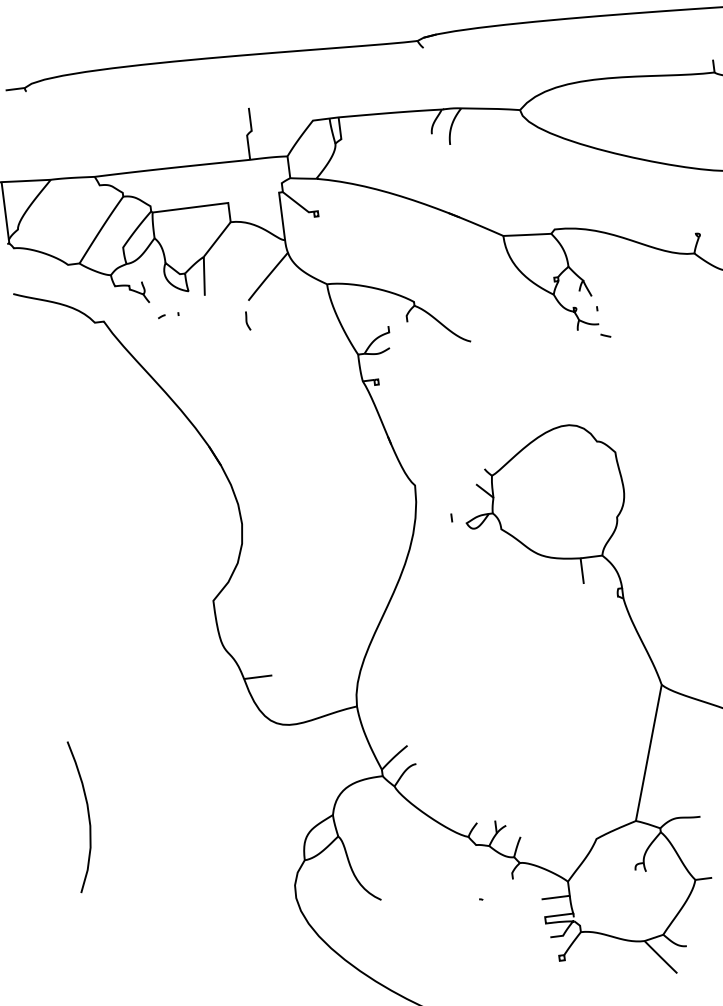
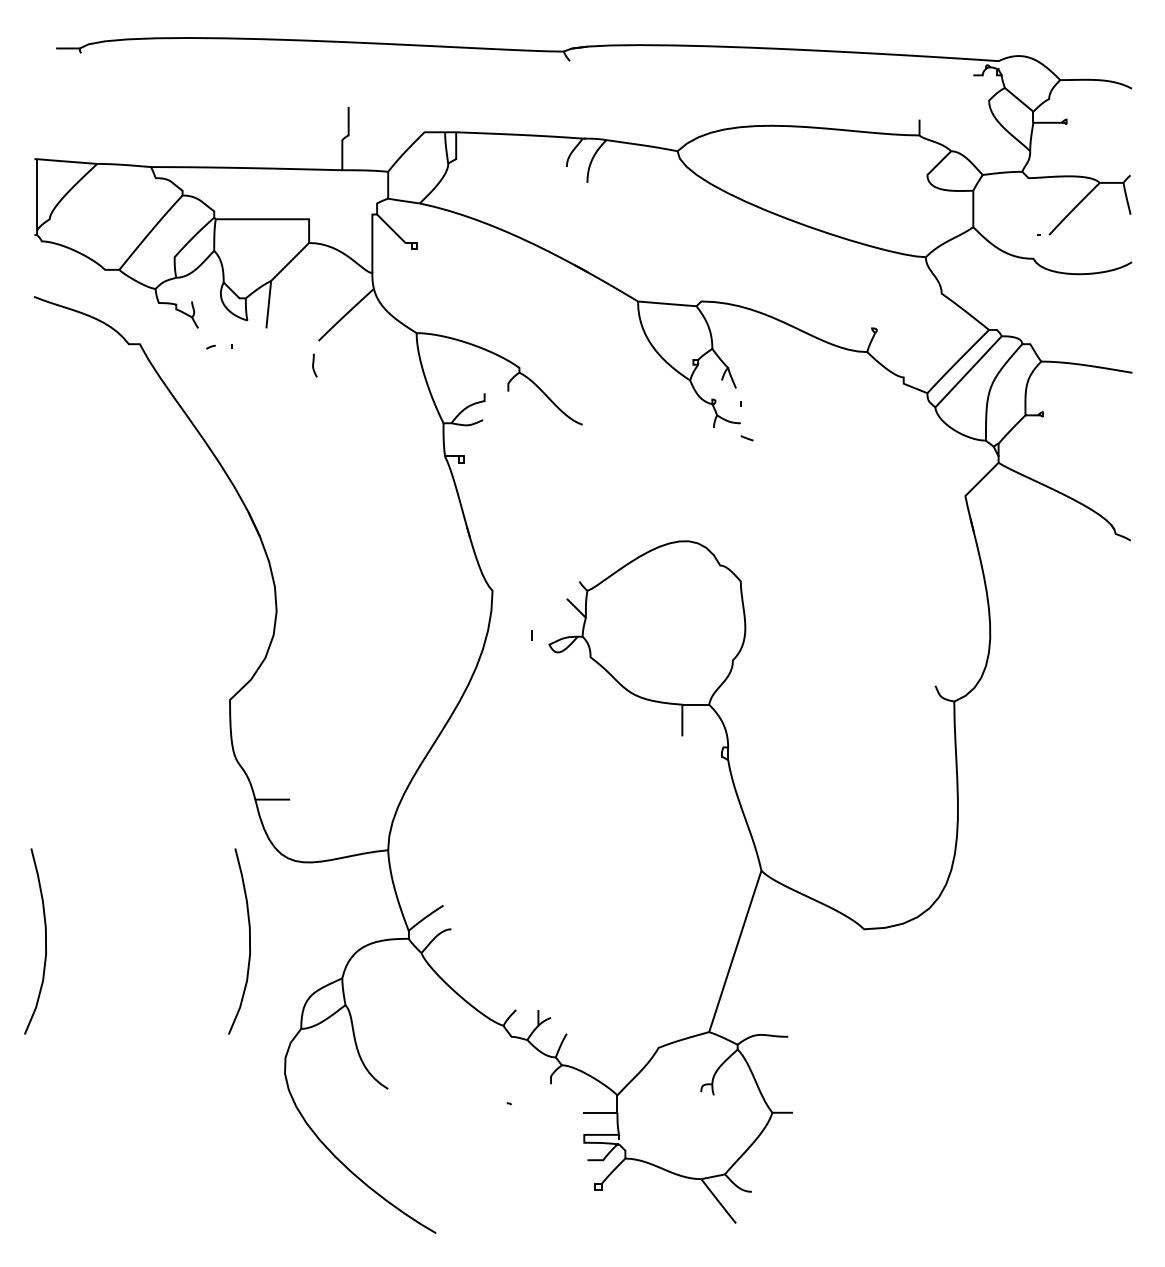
curve: (253, 794) -> (249, 941), added

